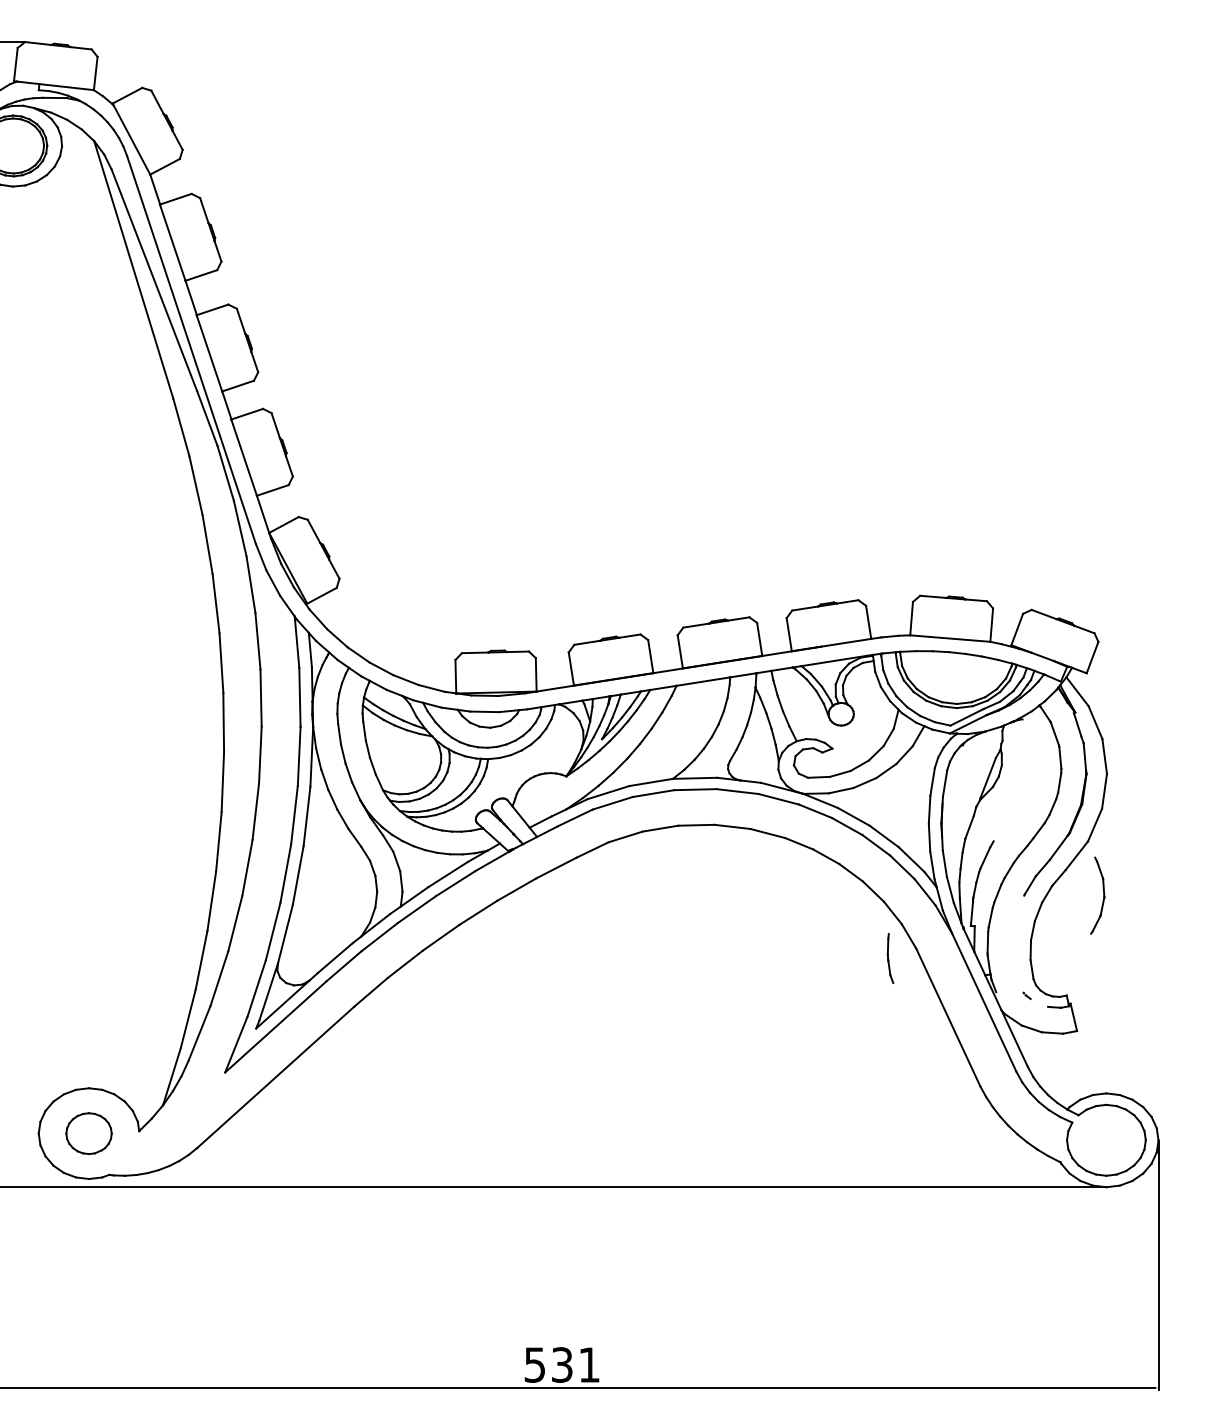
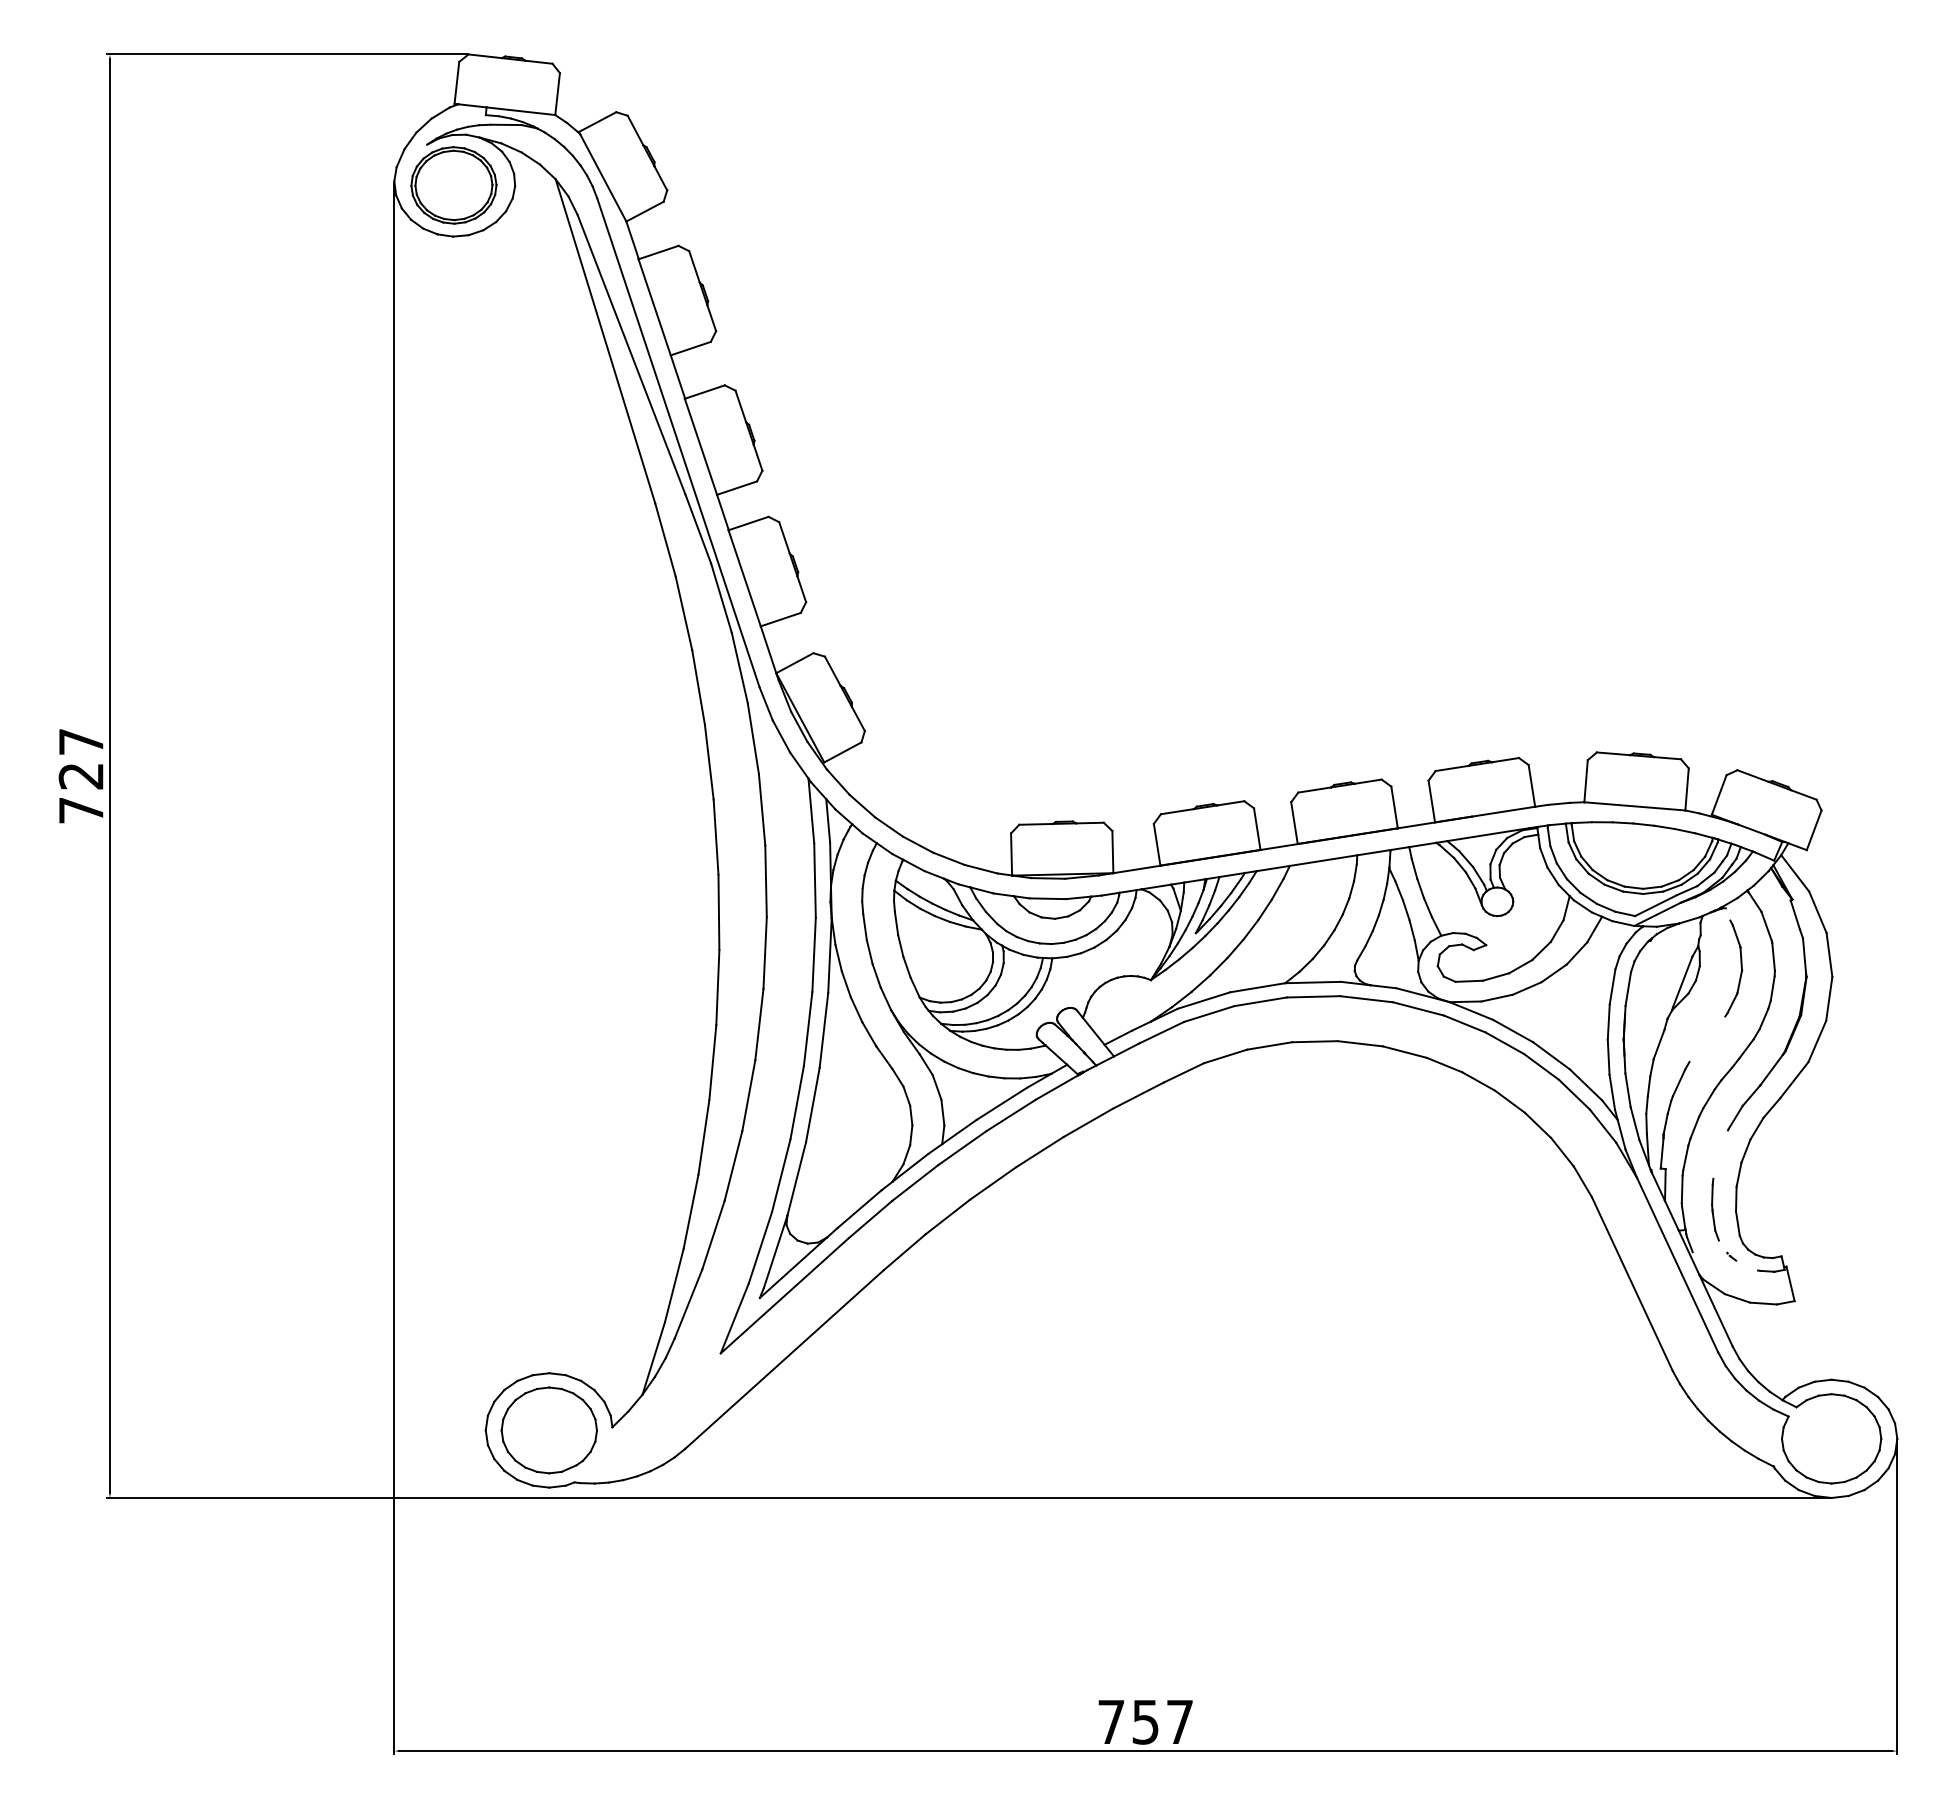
part: (1103, 894) -> (1740, 966), moved
part: (890, 958) -> (1715, 1209), moved
part: (88, 1133) -> (548, 1430), size x1.67
text: (562, 1364) -> (1145, 1721), 531 -> 757

